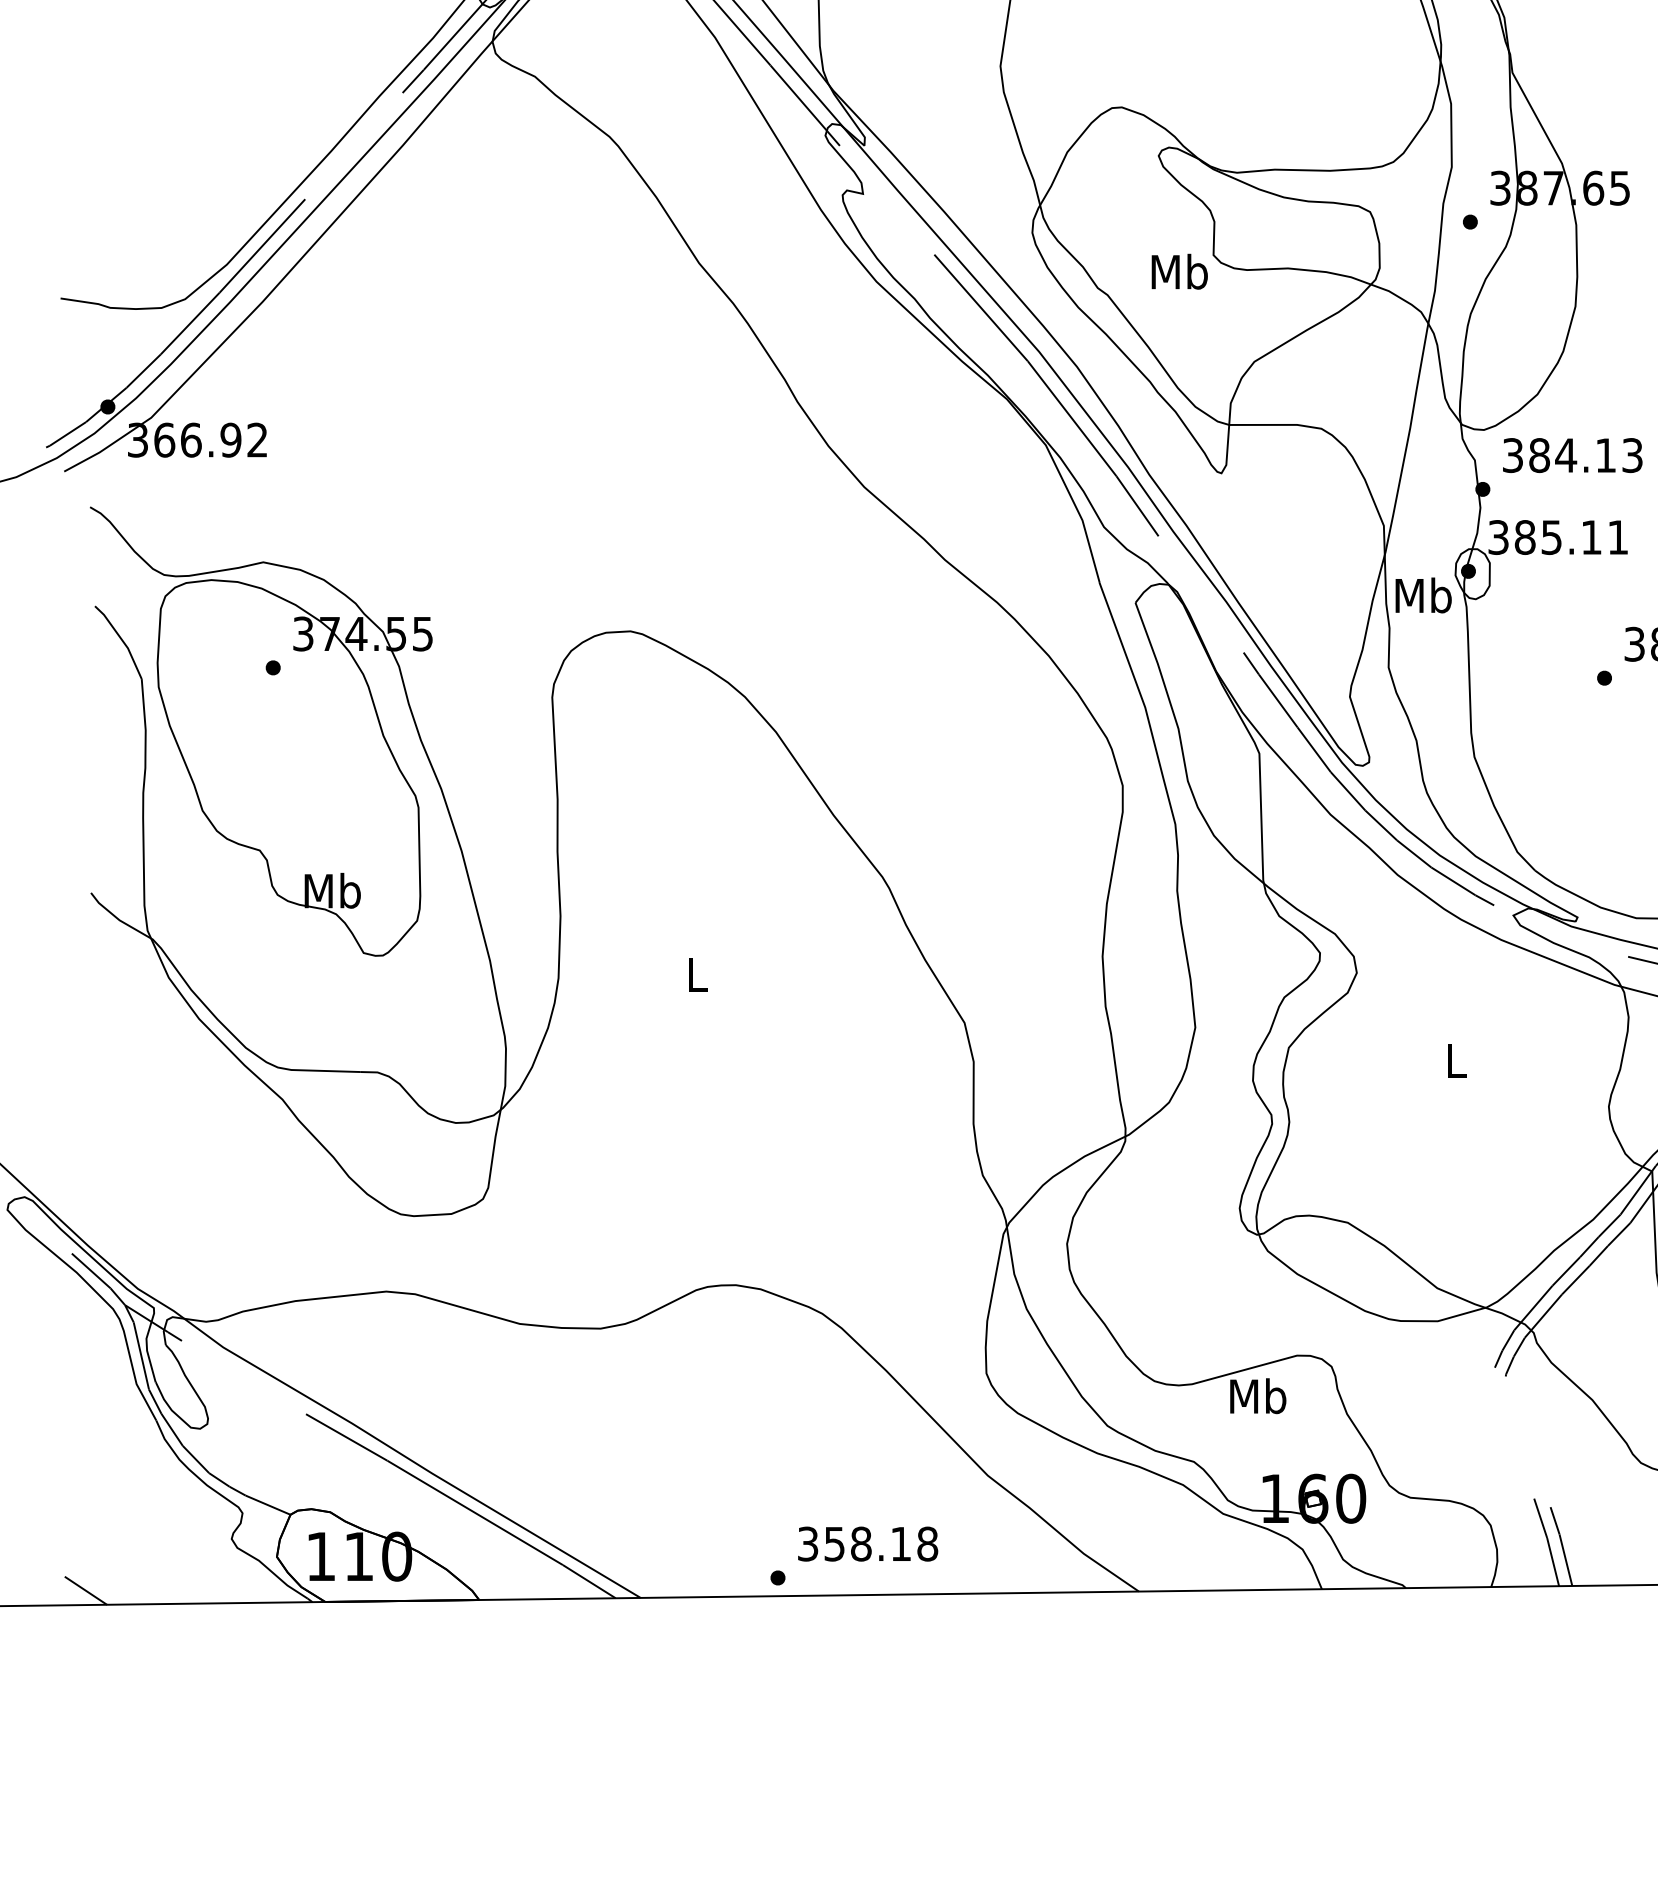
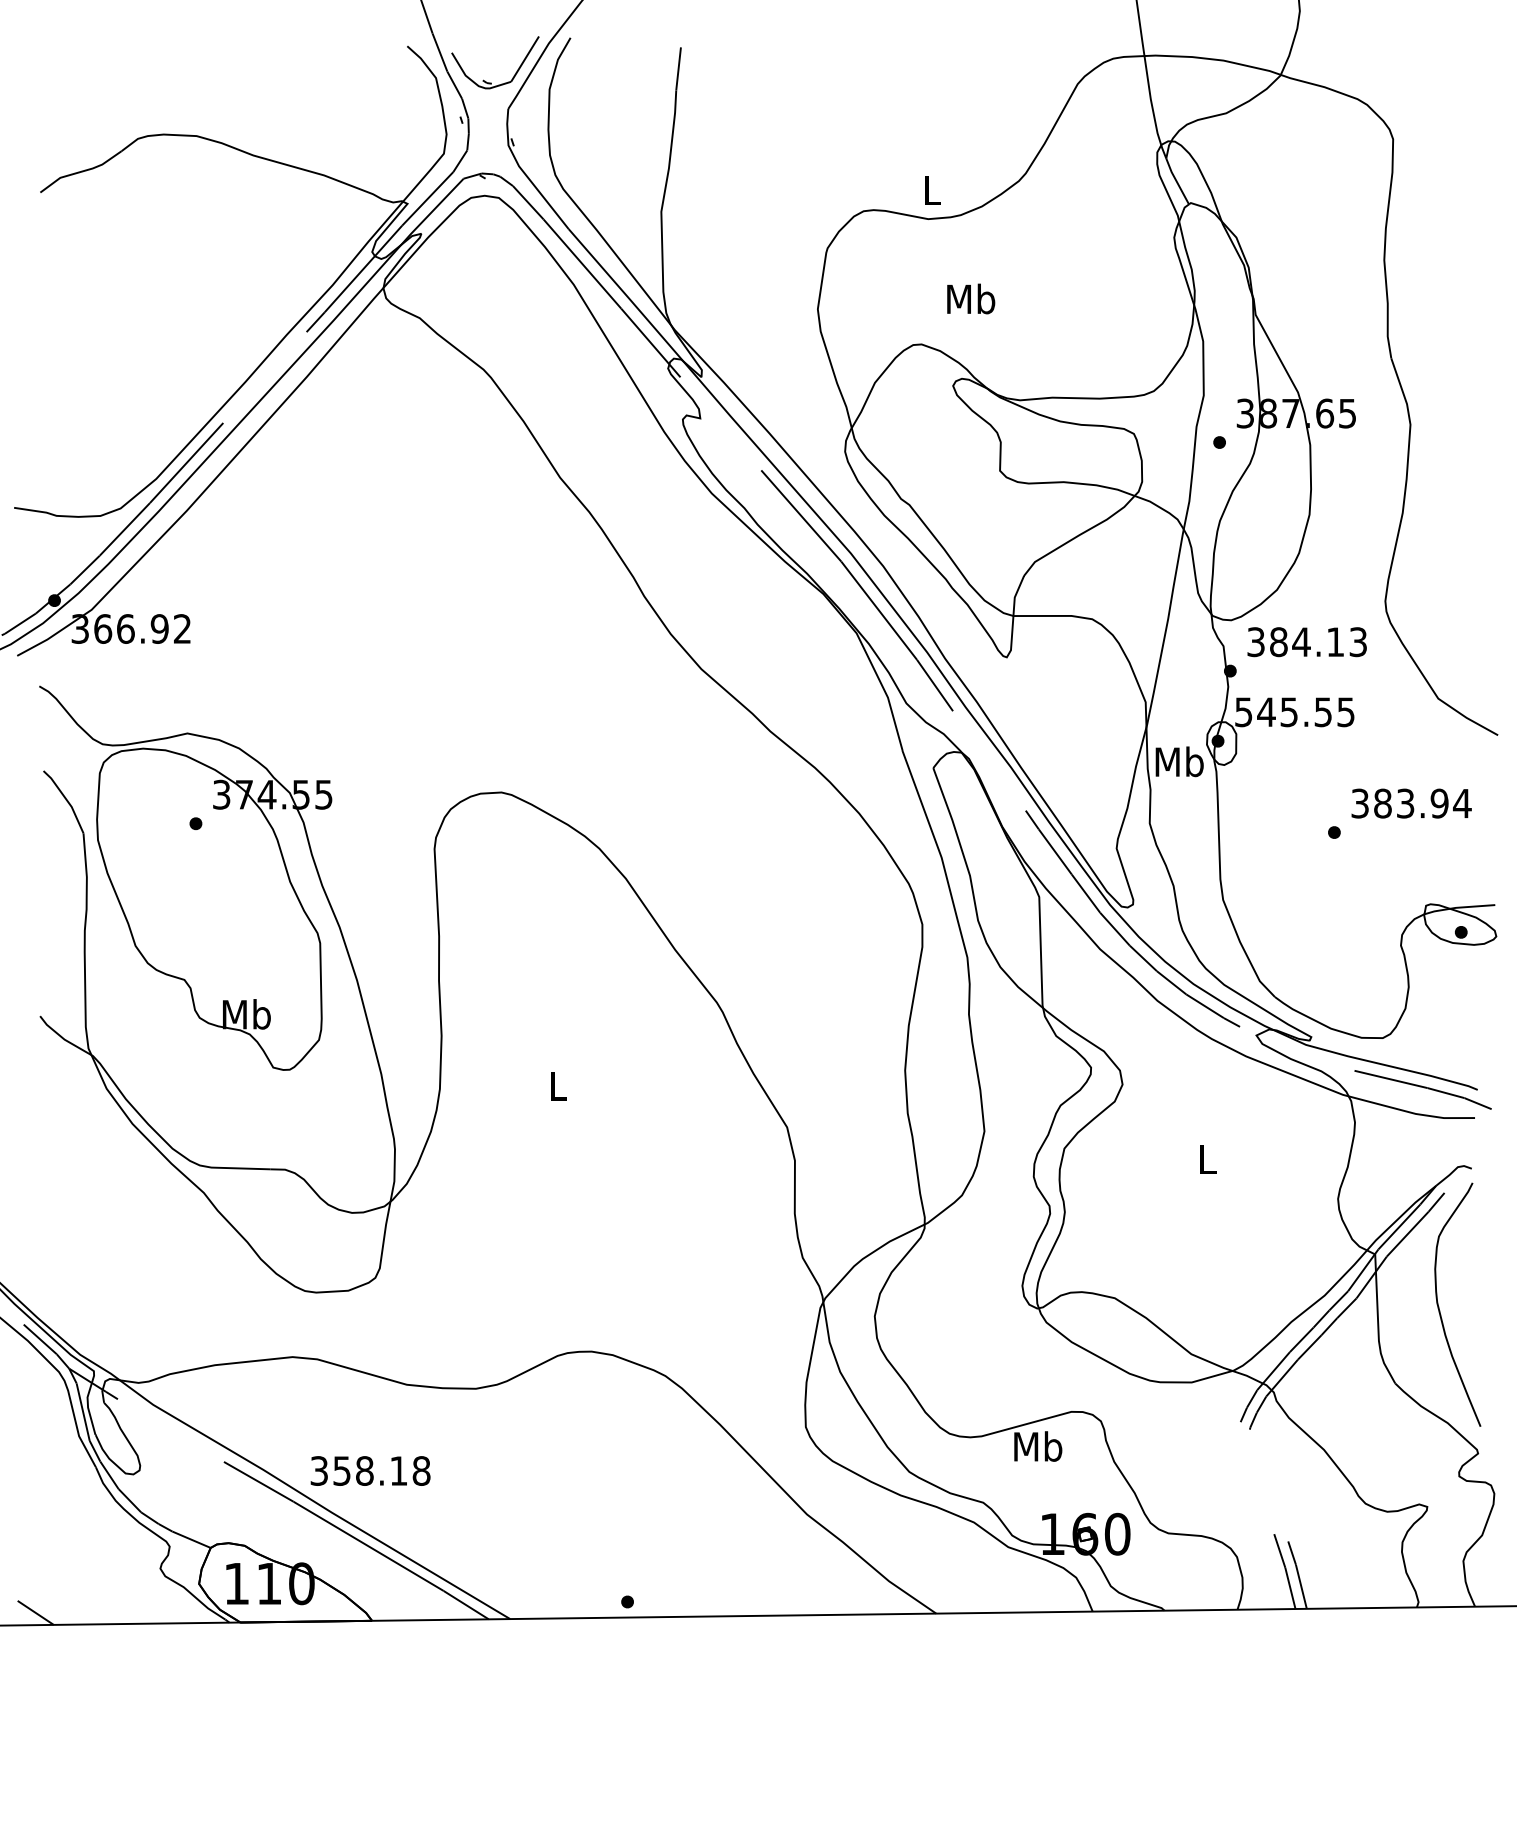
text: (1180, 271) -> (971, 298), moved
text: (1557, 537) -> (1294, 712), 385.11 -> 545.55
text: (867, 1543) -> (370, 1470), moved

